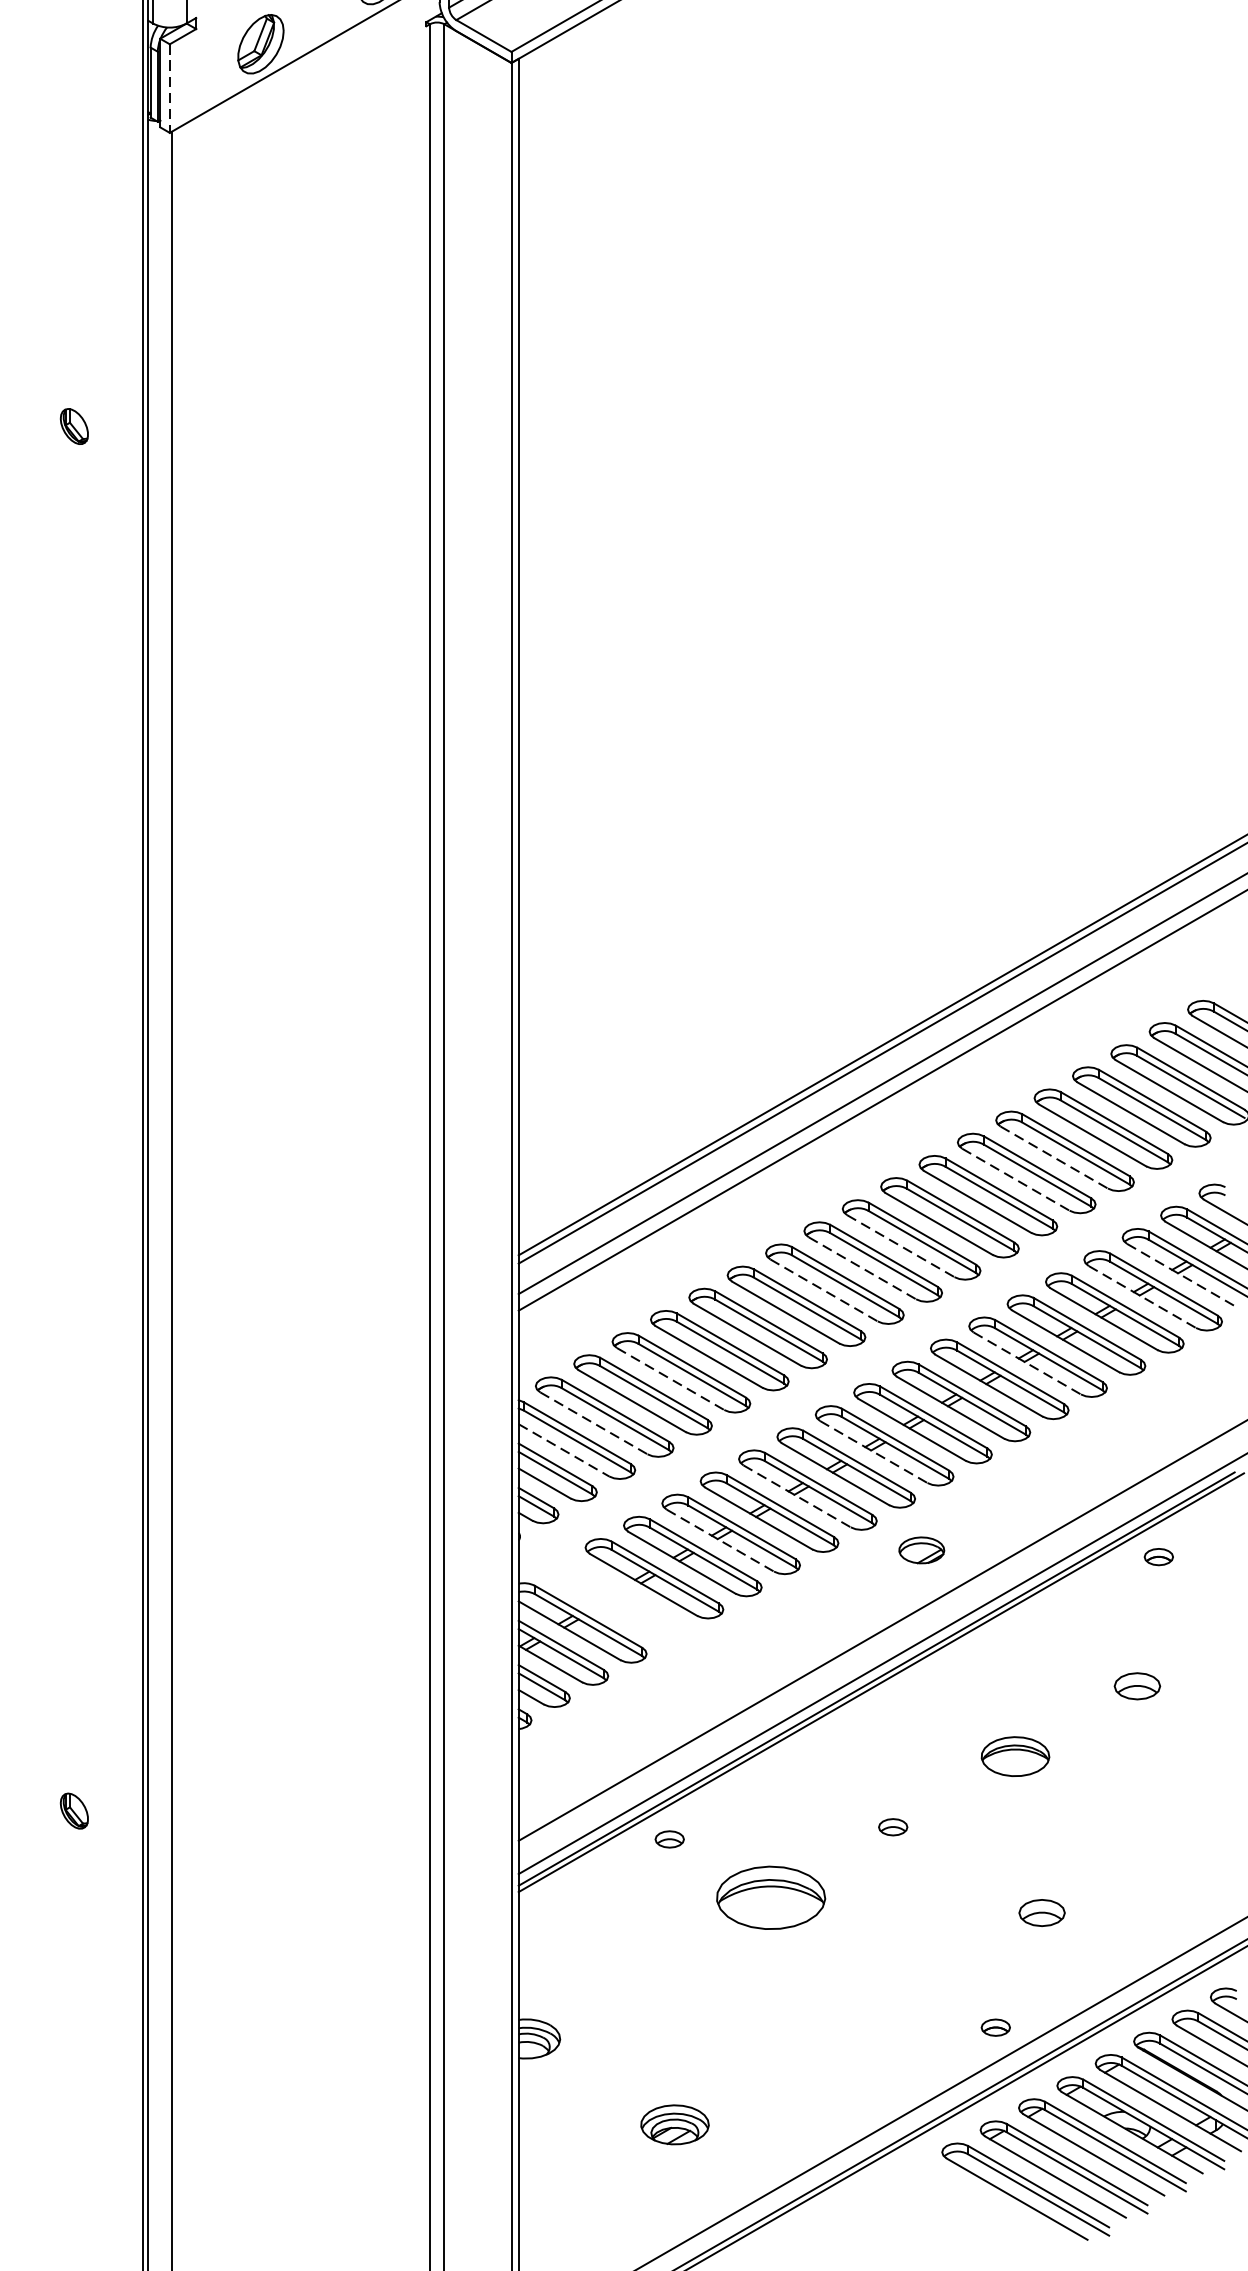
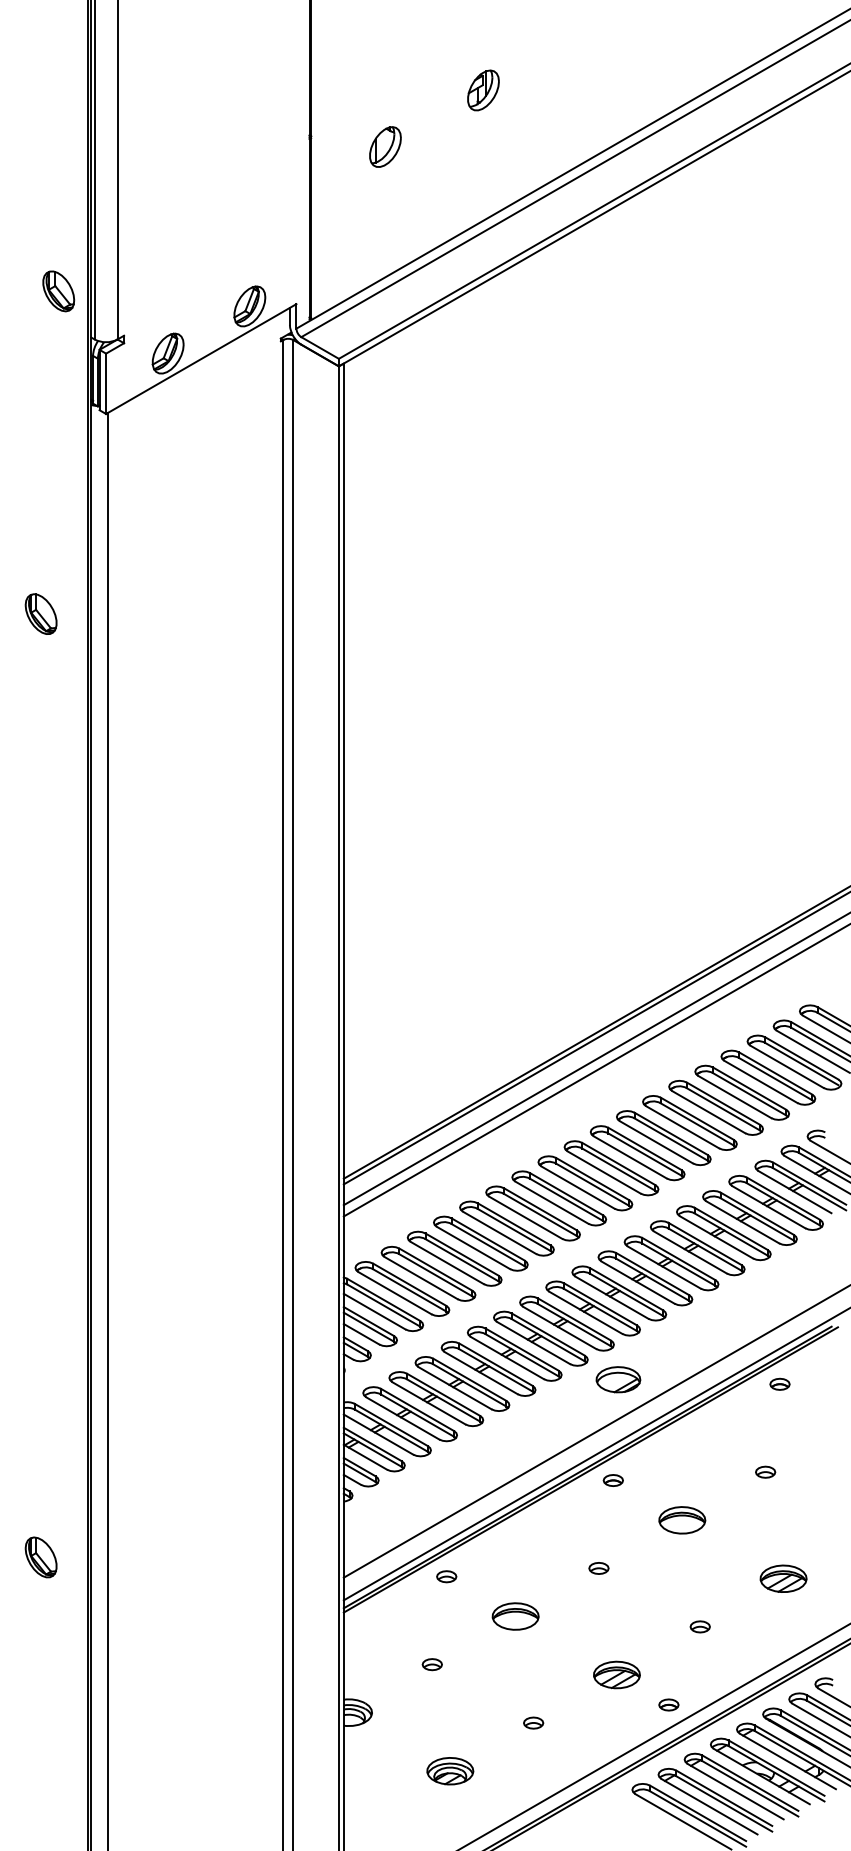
line: (170, 89) -> (106, 384), dashed -> solid
part: (73, 425) -> (40, 613), size x1.67
line: (1055, 1158) -> (709, 1112), dashed -> solid
line: (1017, 1180) -> (683, 1127), dashed -> solid
line: (901, 1246) -> (604, 1172), dashed -> solid
line: (863, 1268) -> (578, 1187), dashed -> solid
line: (1181, 1275) -> (795, 1192), dashed -> solid
line: (824, 1290) -> (552, 1202), dashed -> solid
line: (1143, 1297) -> (769, 1207), dashed -> solid
line: (1027, 1363) -> (690, 1252), dashed -> solid
line: (670, 1379) -> (447, 1263), dashed -> solid
line: (594, 1423) -> (395, 1293), dashed -> solid
line: (563, 1450) -> (374, 1311), dashed -> solid
line: (874, 1453) -> (586, 1313), dashed -> solid
line: (797, 1497) -> (533, 1343), dashed -> solid
line: (720, 1541) -> (481, 1373), dashed -> solid
part: (921, 1549) -> (618, 1379), size x1.43
part: (615, 1601) -> (409, 1414), added
part: (1137, 1684) -> (765, 1471), size x0.62
part: (913, 1698) -> (612, 1480), added
part: (73, 1811) -> (40, 1557), size x1.67
part: (1164, 1842) -> (783, 1578), added
part: (770, 1897) -> (515, 1616), size x0.62
part: (1040, 1912) -> (699, 1626), size x0.62
part: (647, 1968) -> (431, 1664), added
part: (918, 1982) -> (616, 1674), added
part: (797, 2053) -> (533, 1722), added

